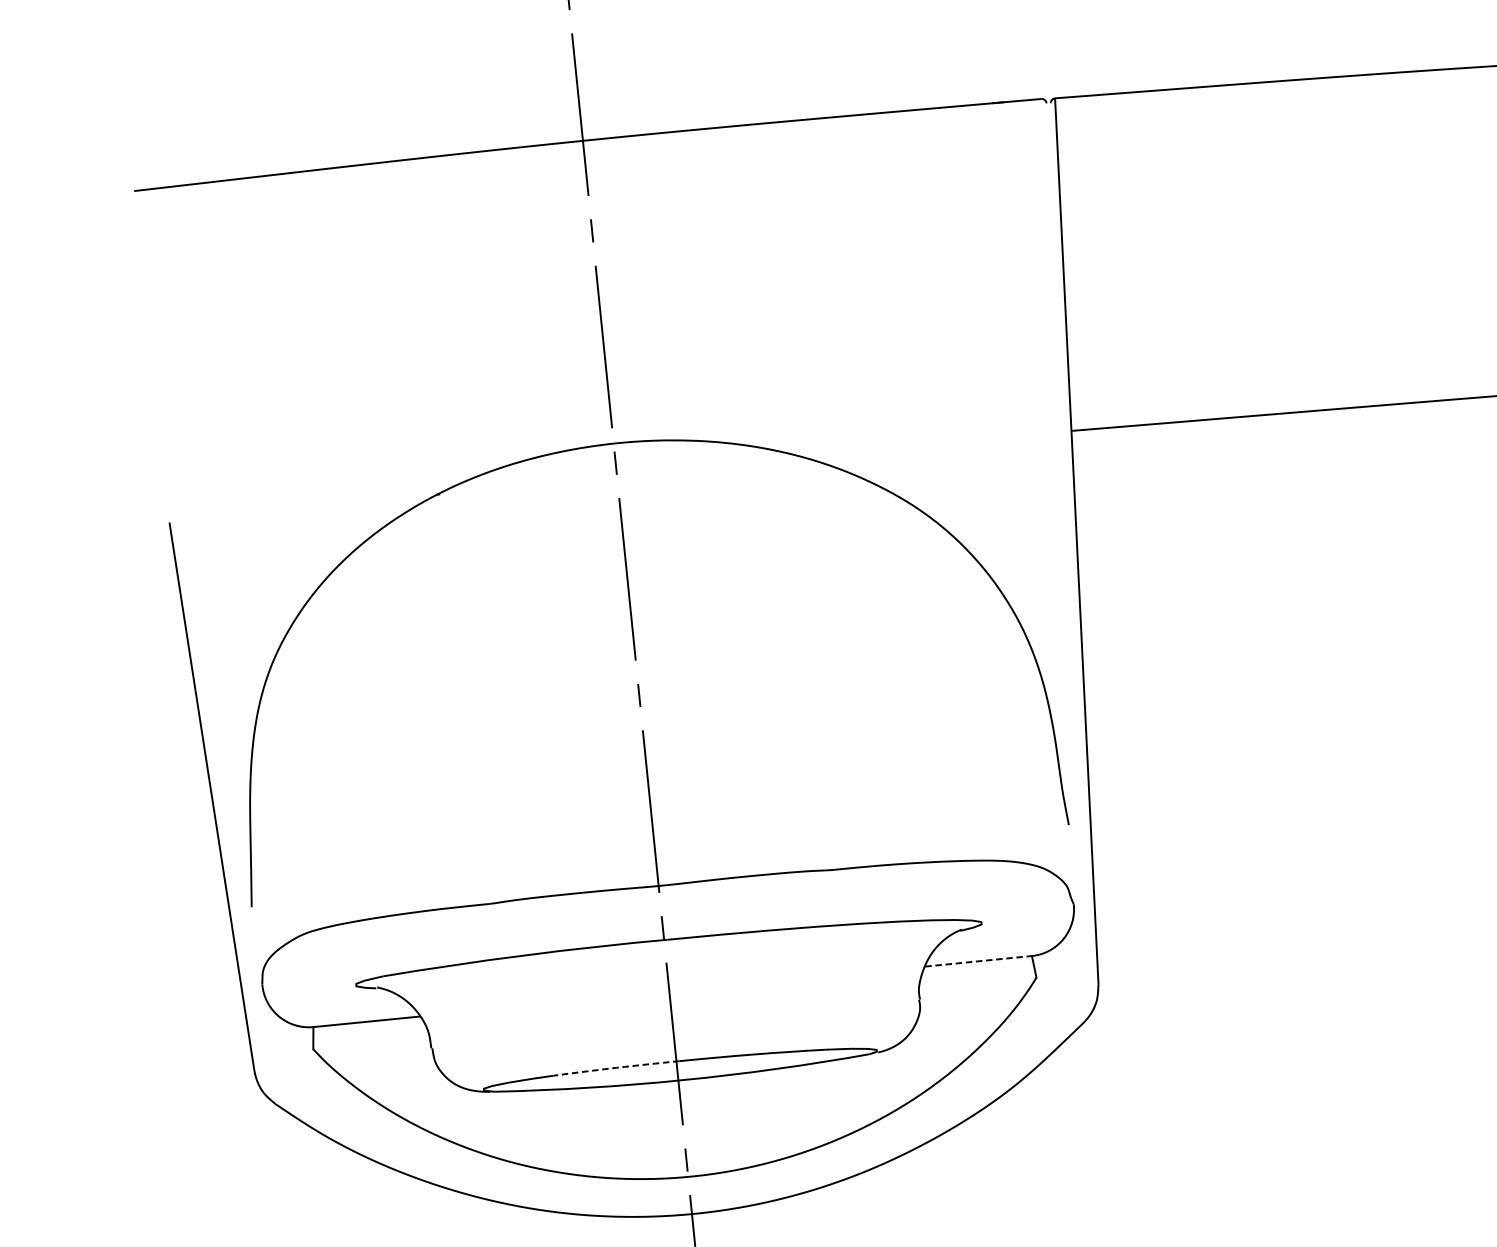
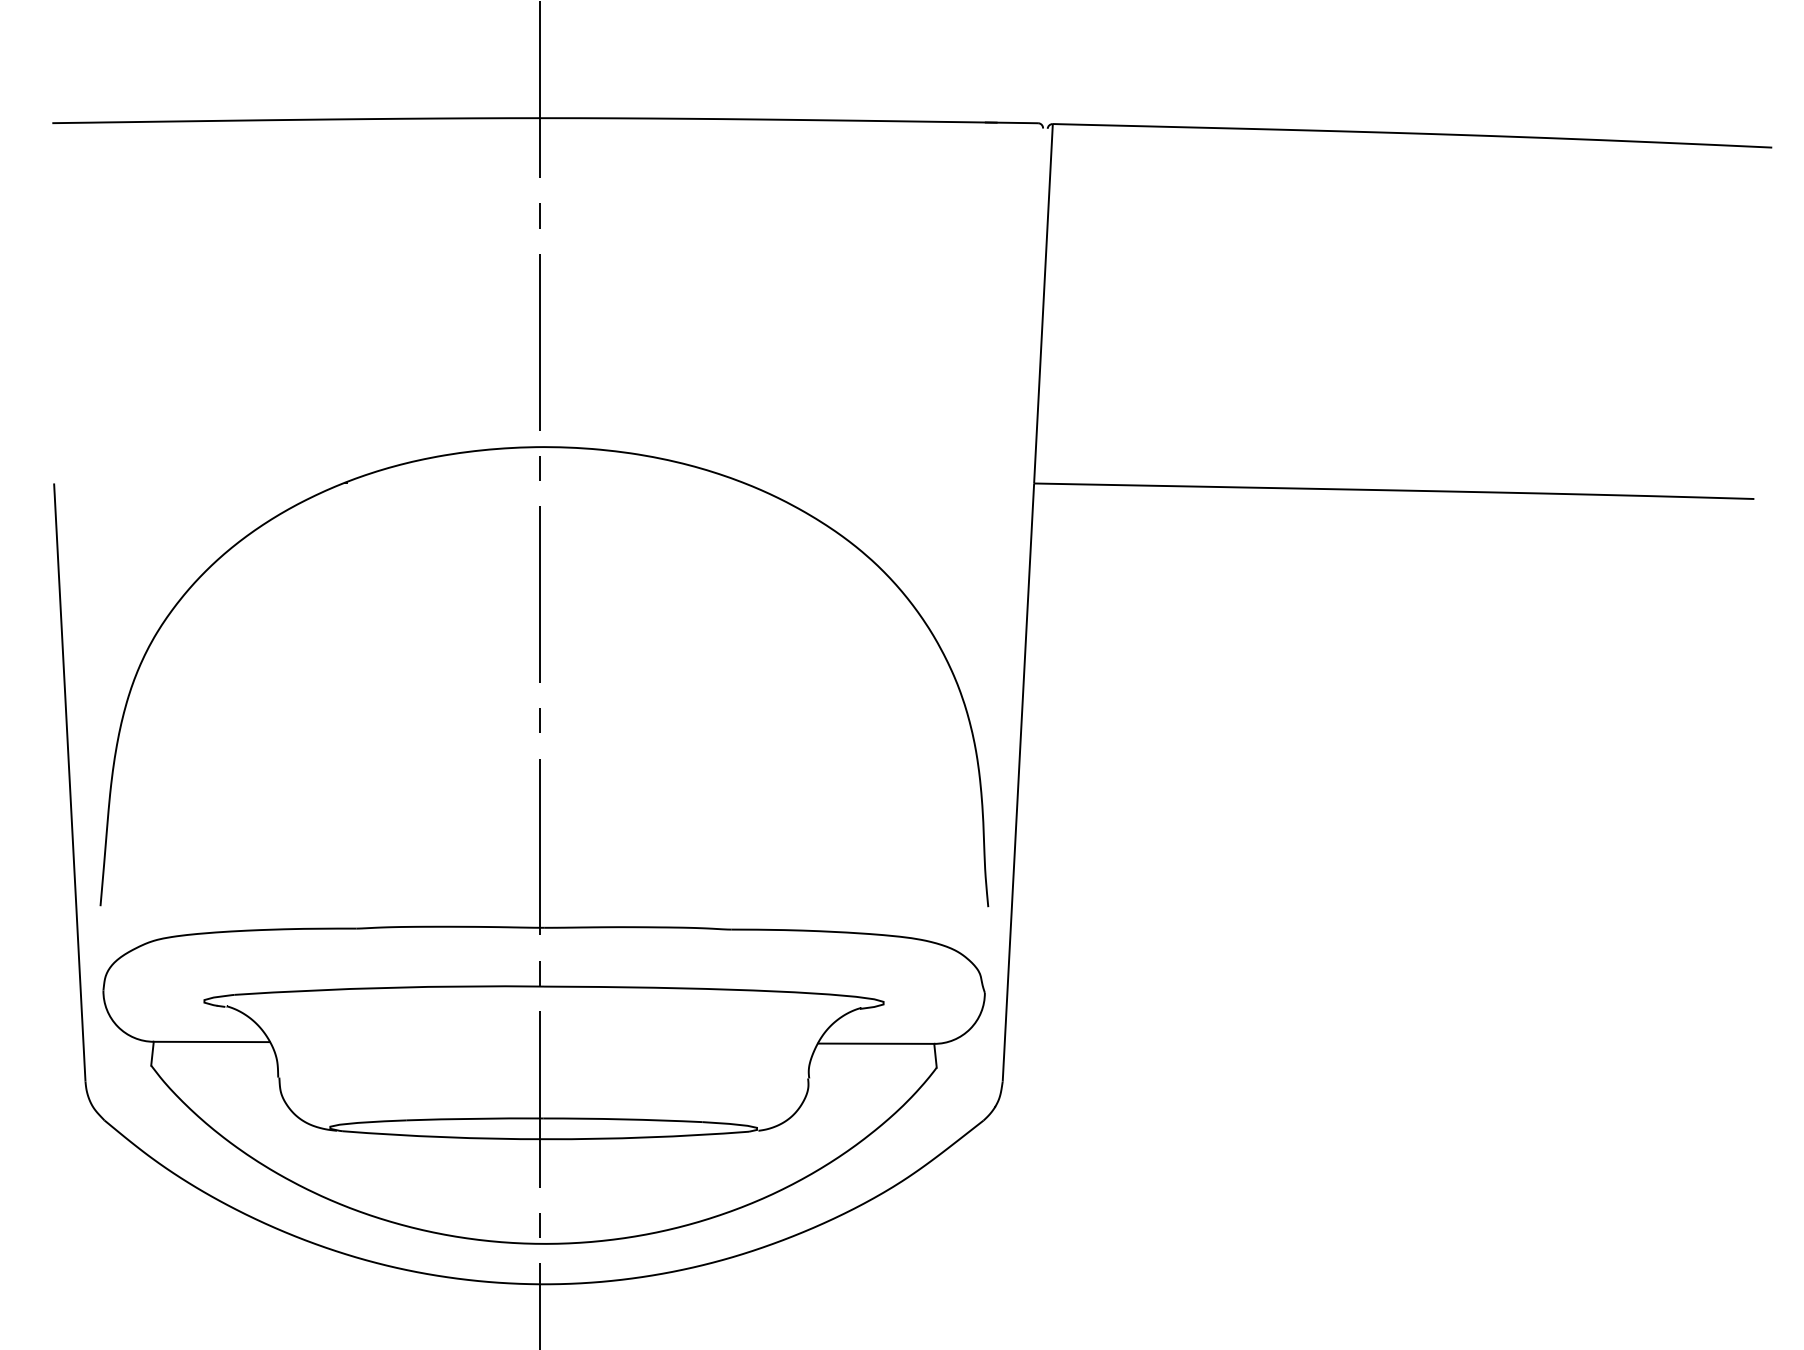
line: (978, 961) -> (876, 1043), dashed -> solid
arc: (616, 1067) -> (475, 1118), dashed -> solid

